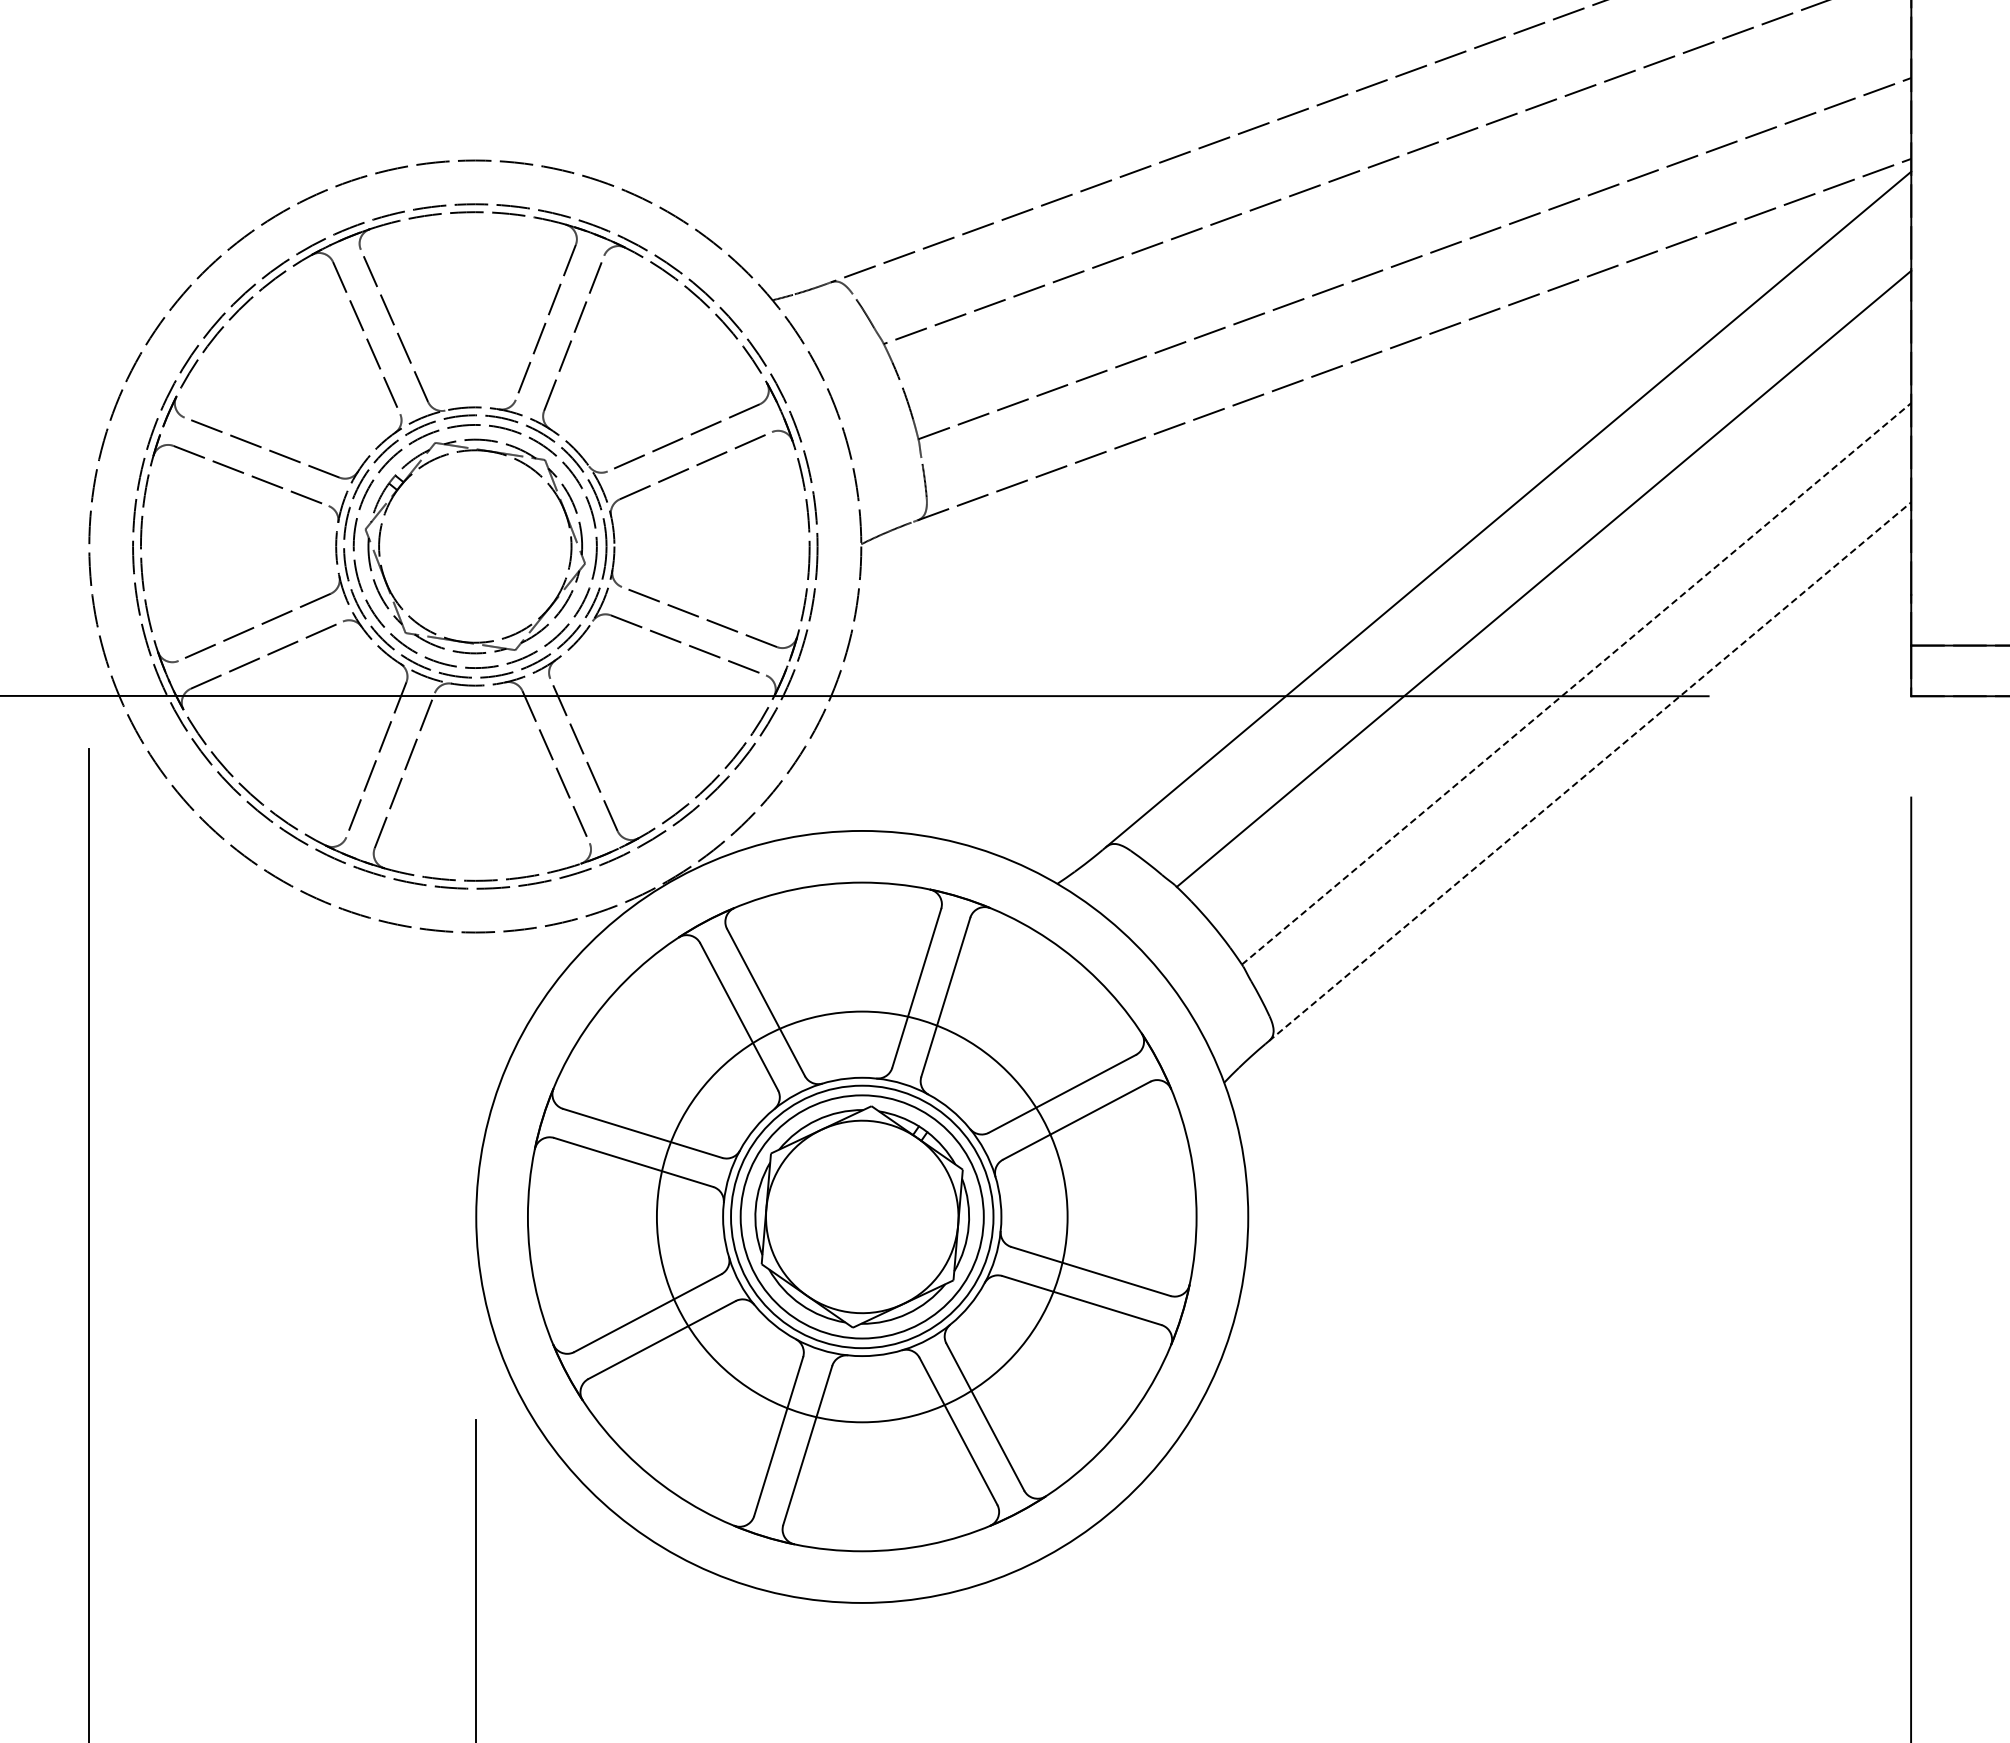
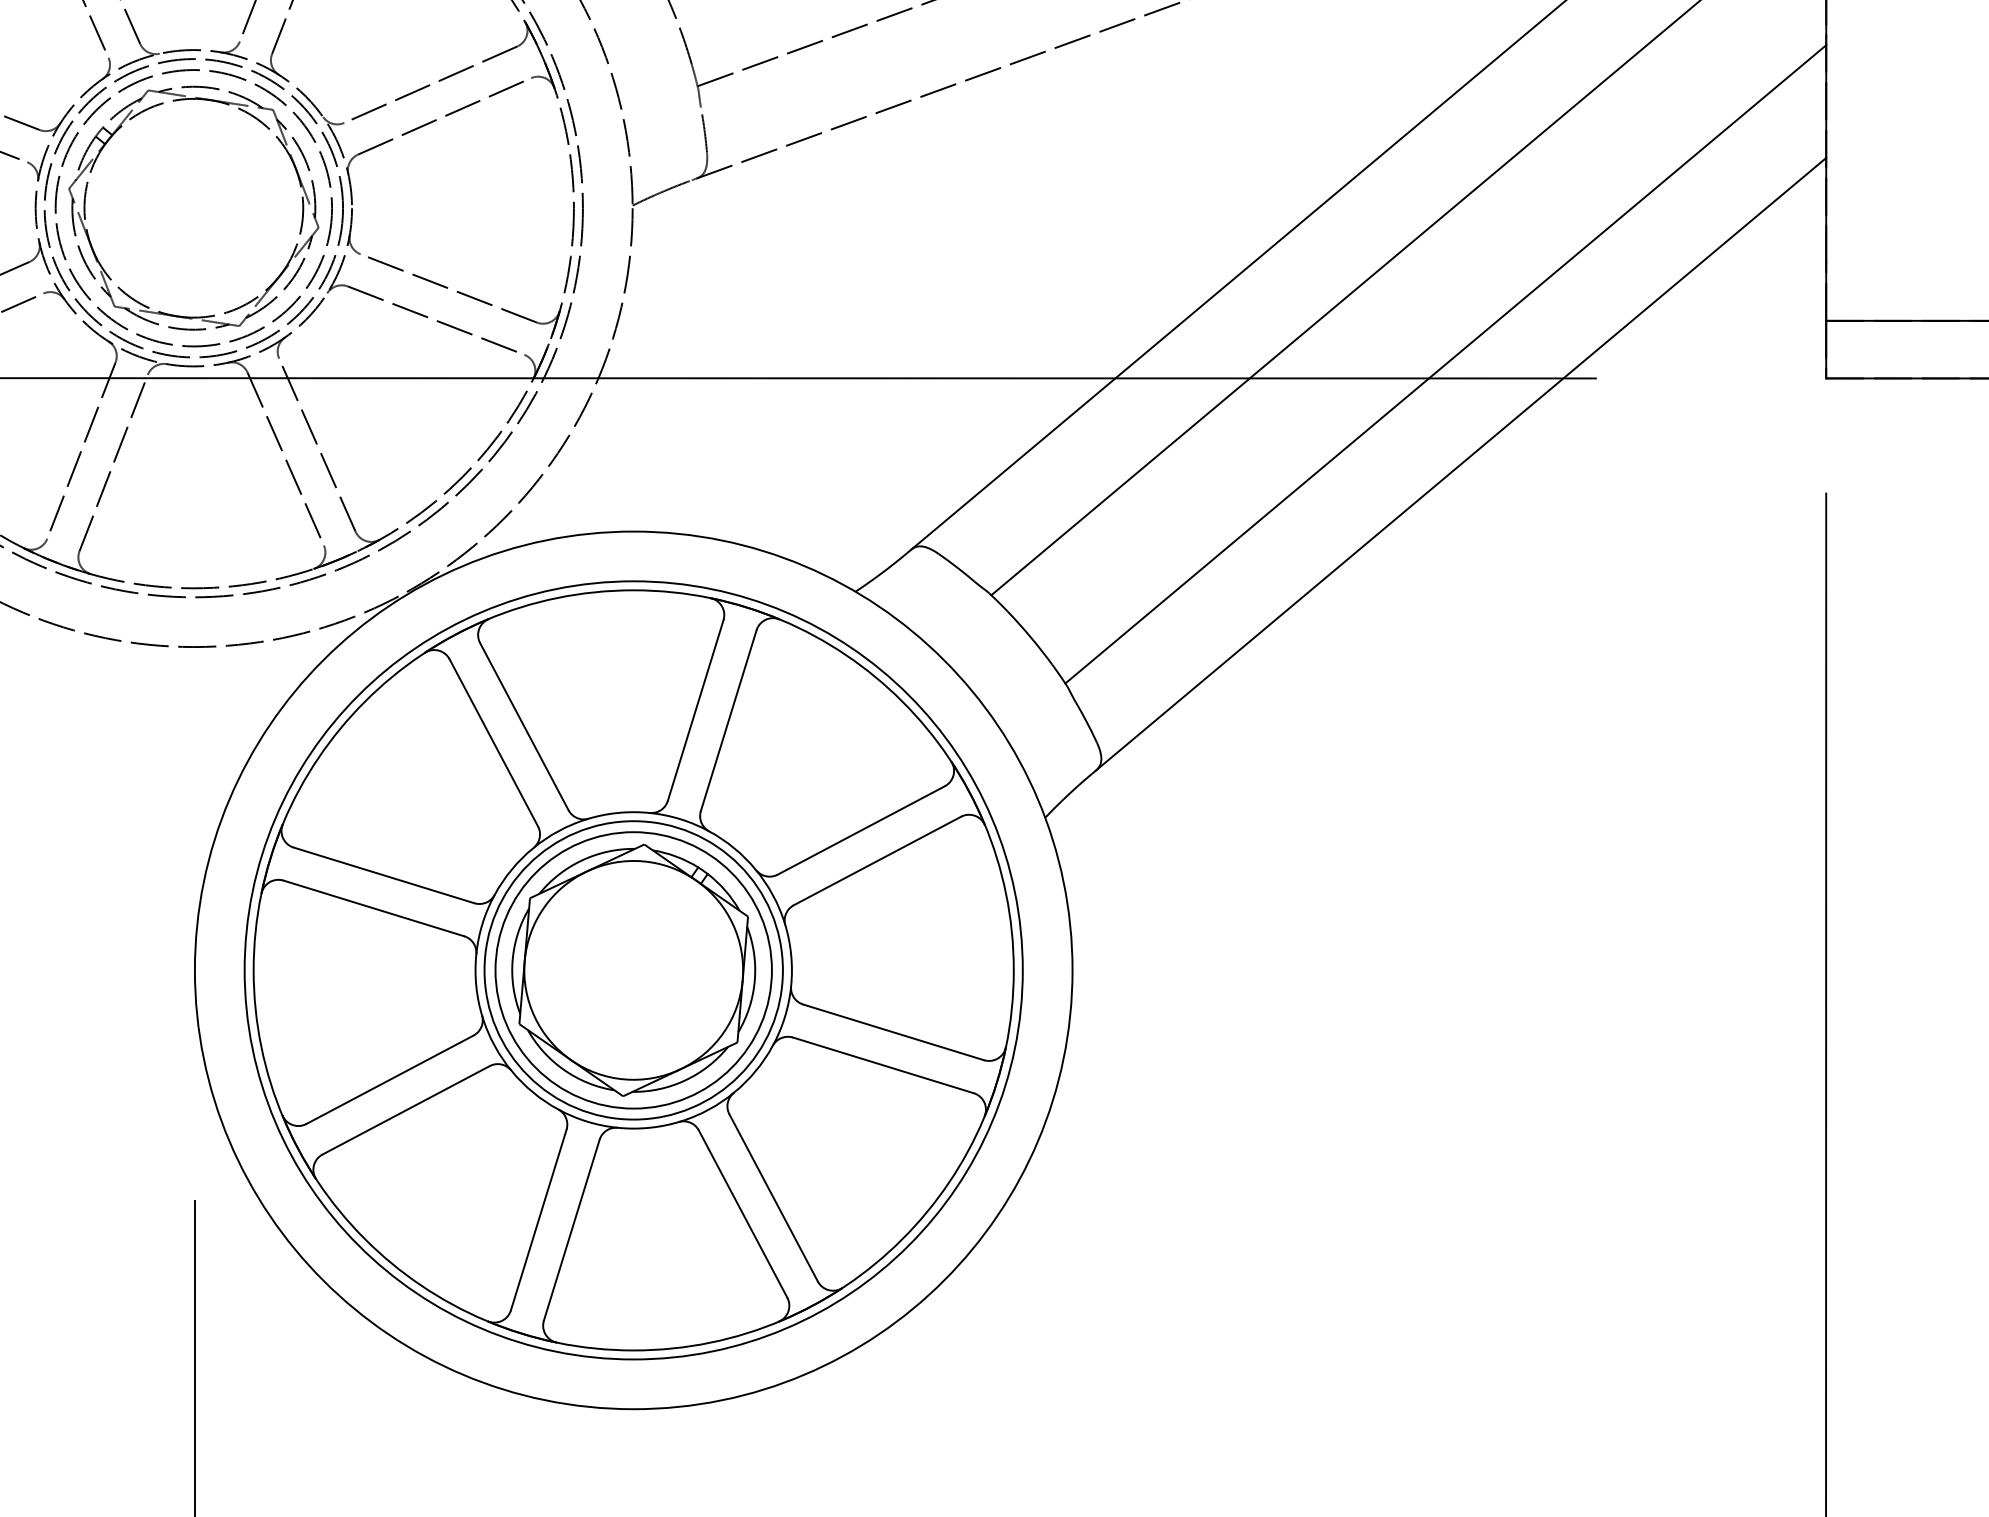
line: (1576, 683) -> (1445, 363), dashed -> solid
line: (1590, 771) -> (1461, 464), dashed -> solid
circle: (862, 1216) -> (634, 969), size x1.67

